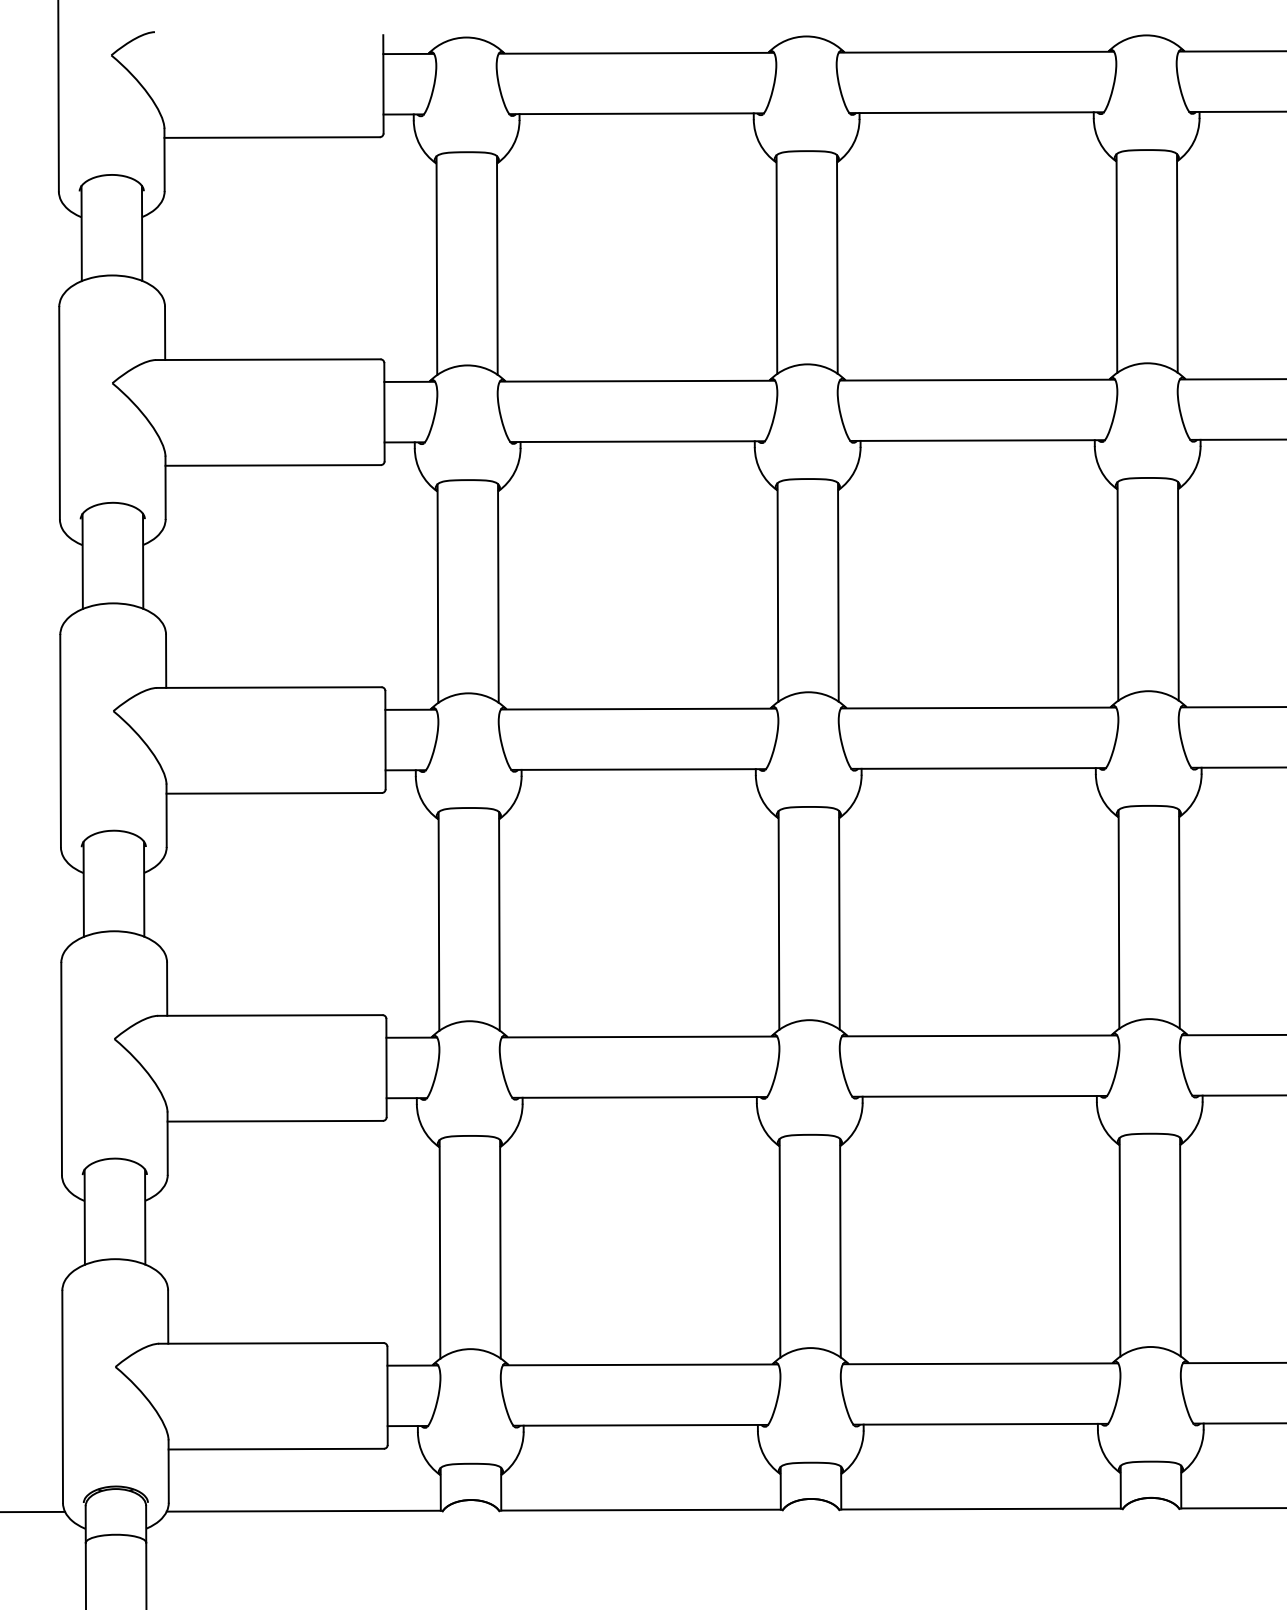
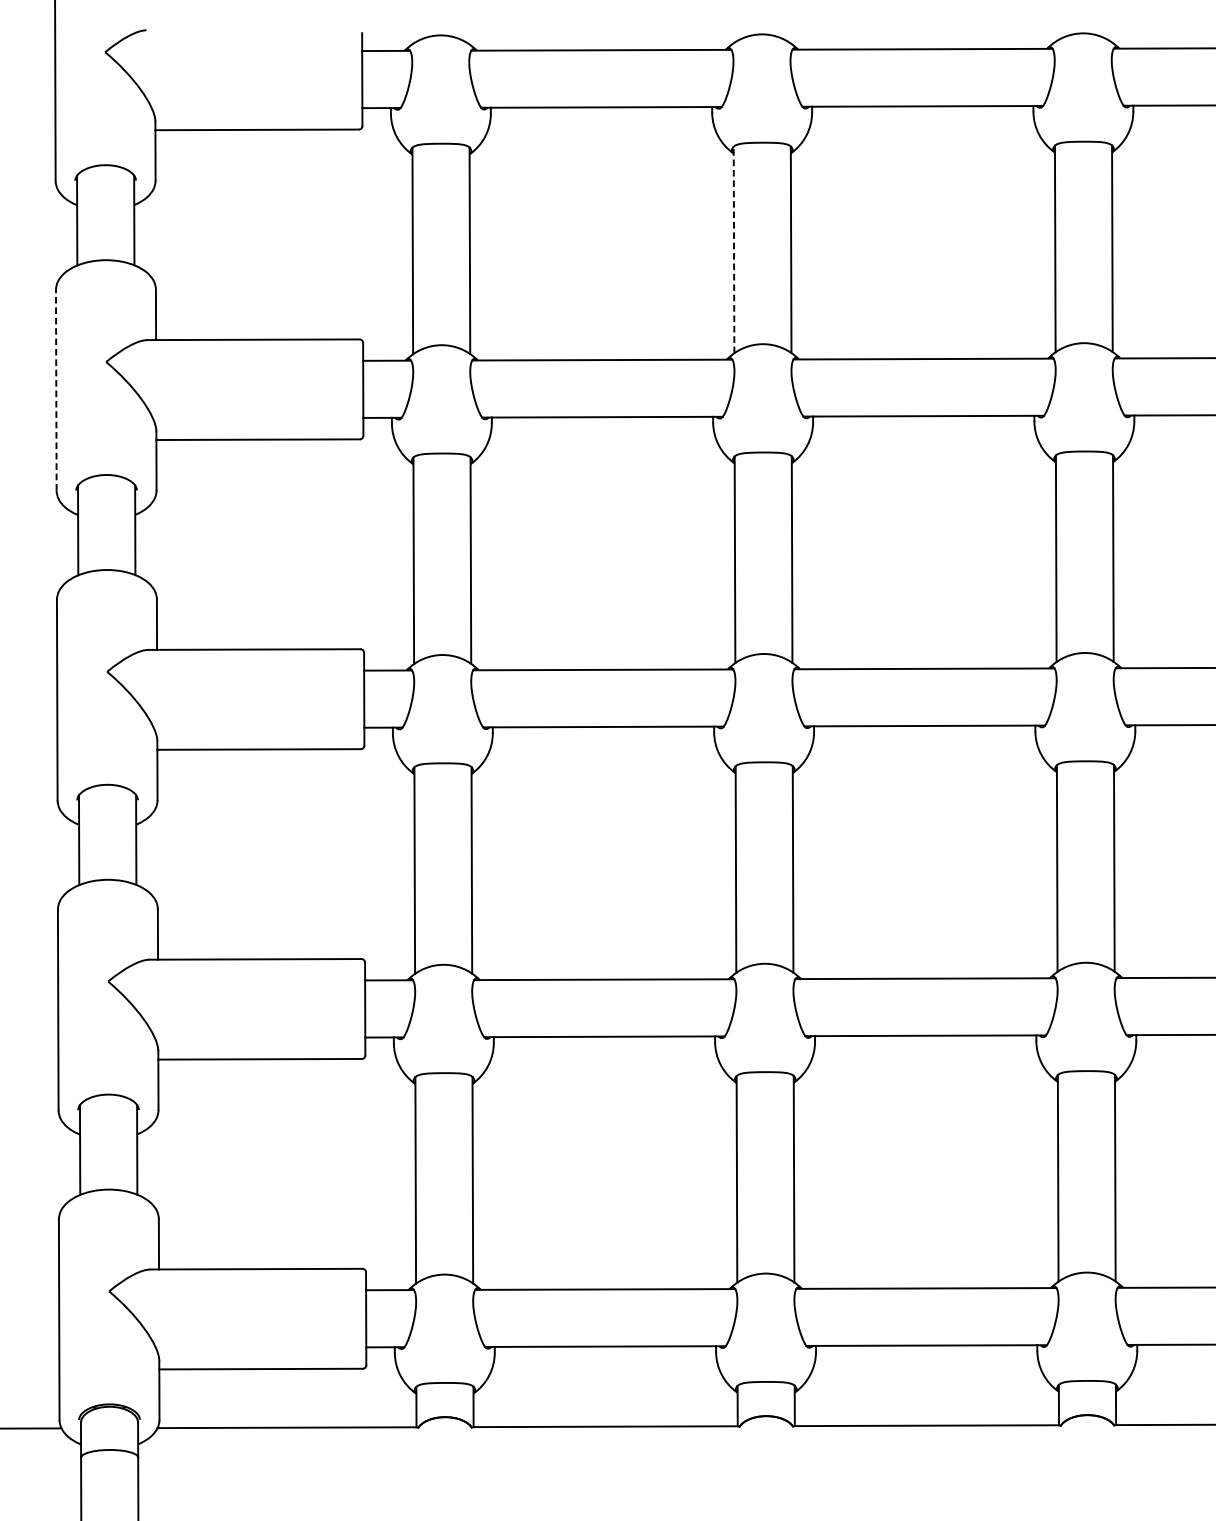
line: (776, 264) -> (733, 249), solid -> dashed
line: (59, 412) -> (56, 389), solid -> dashed

